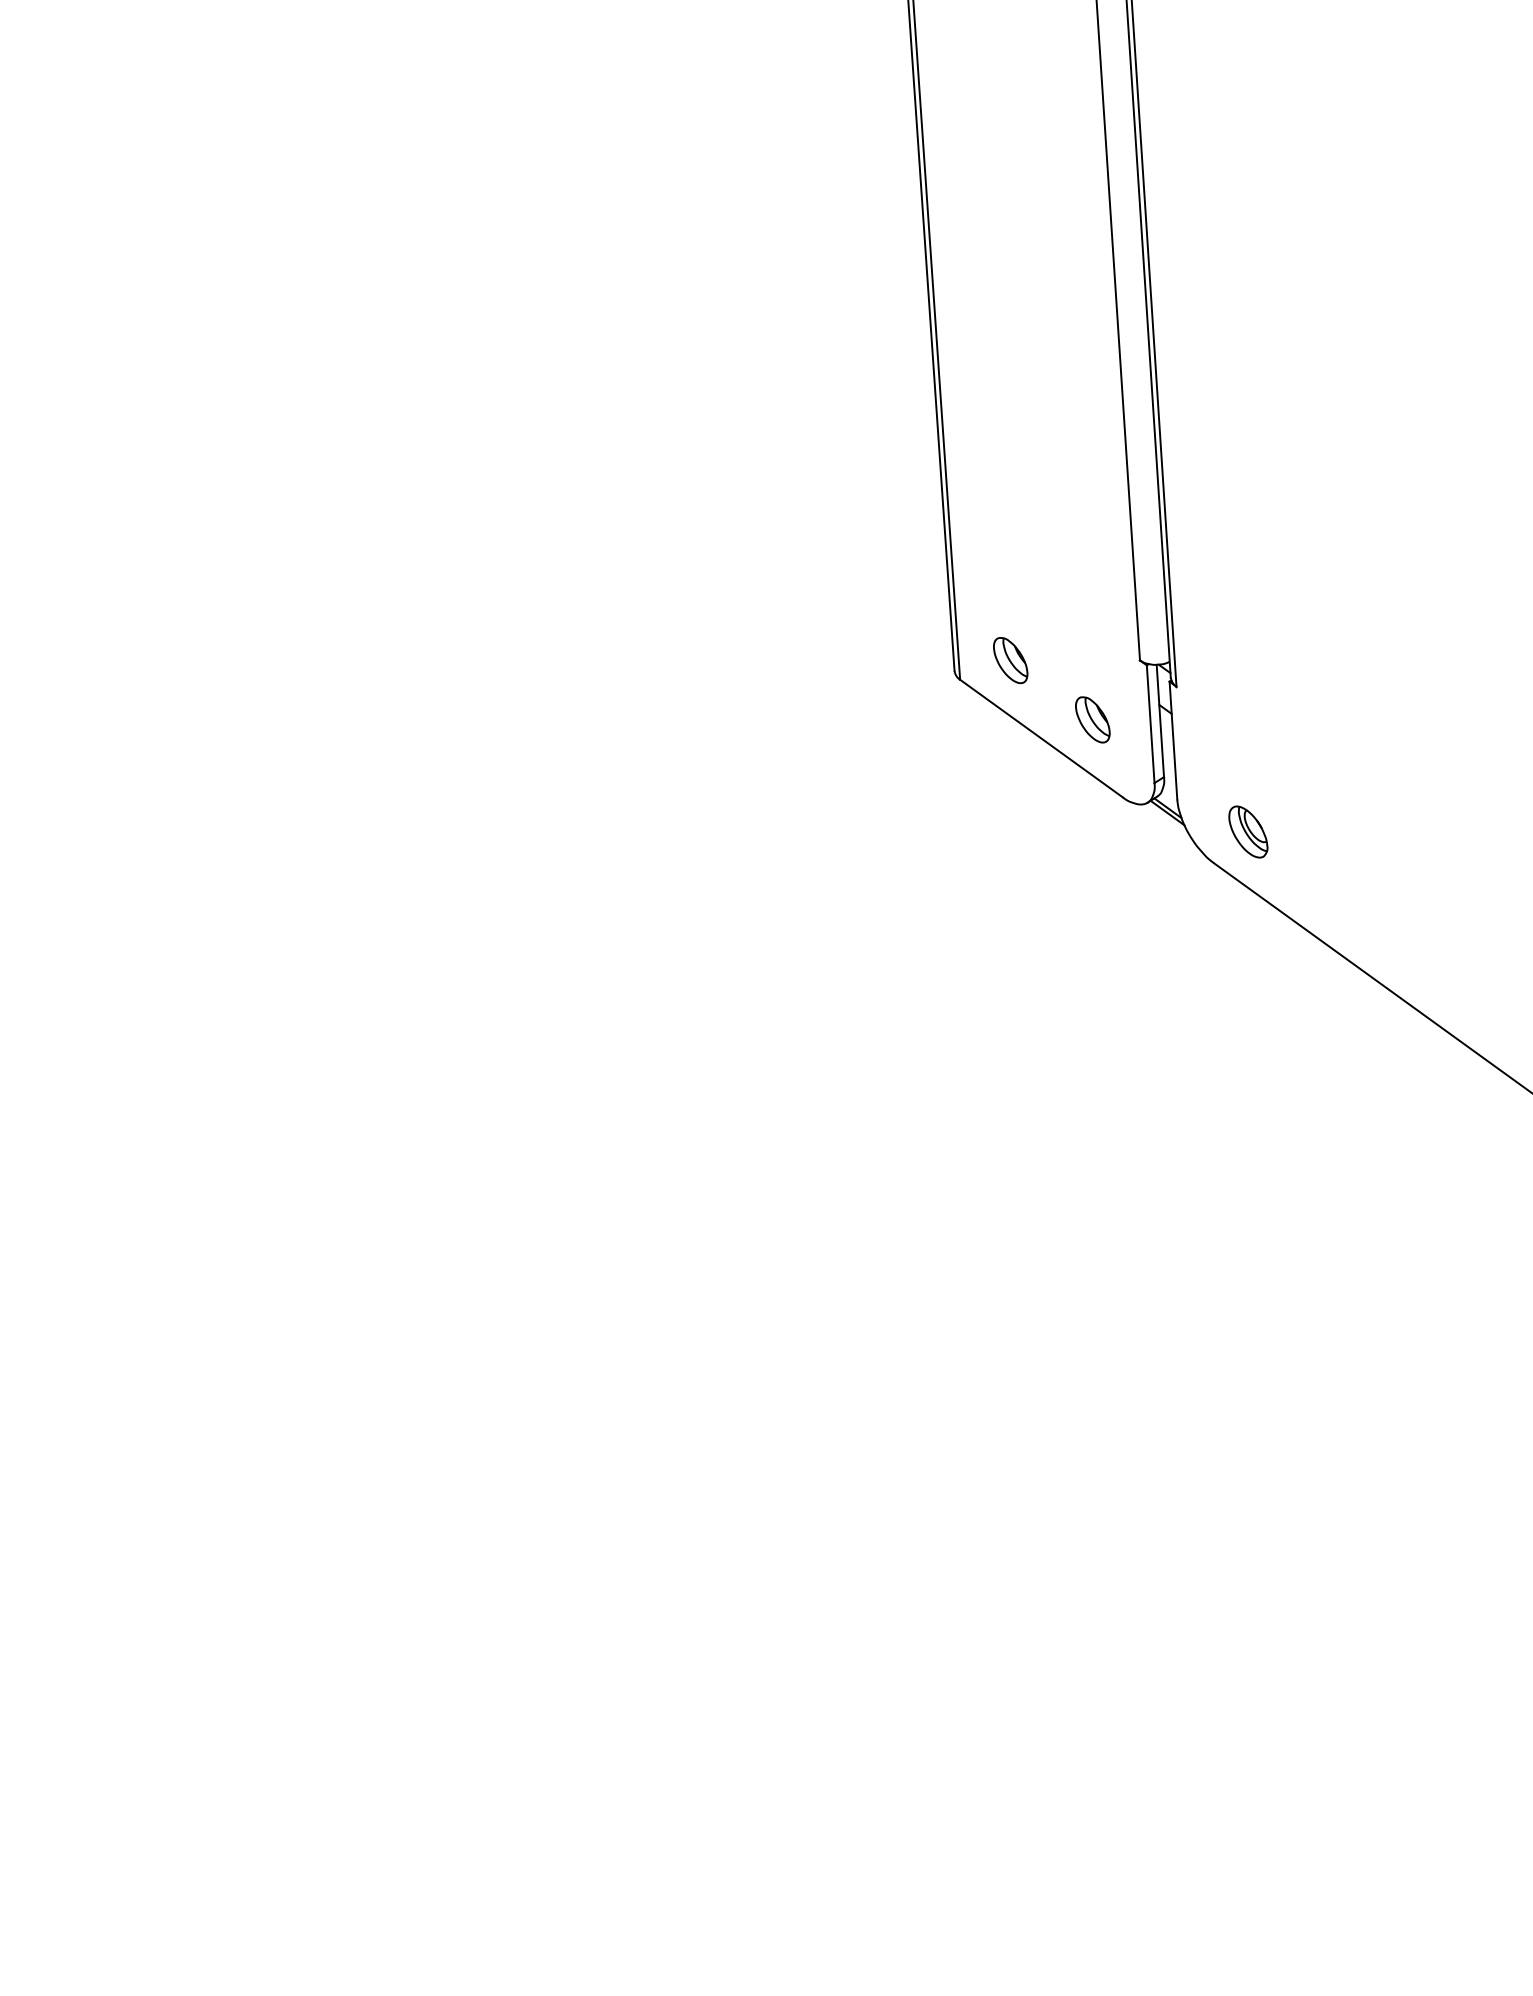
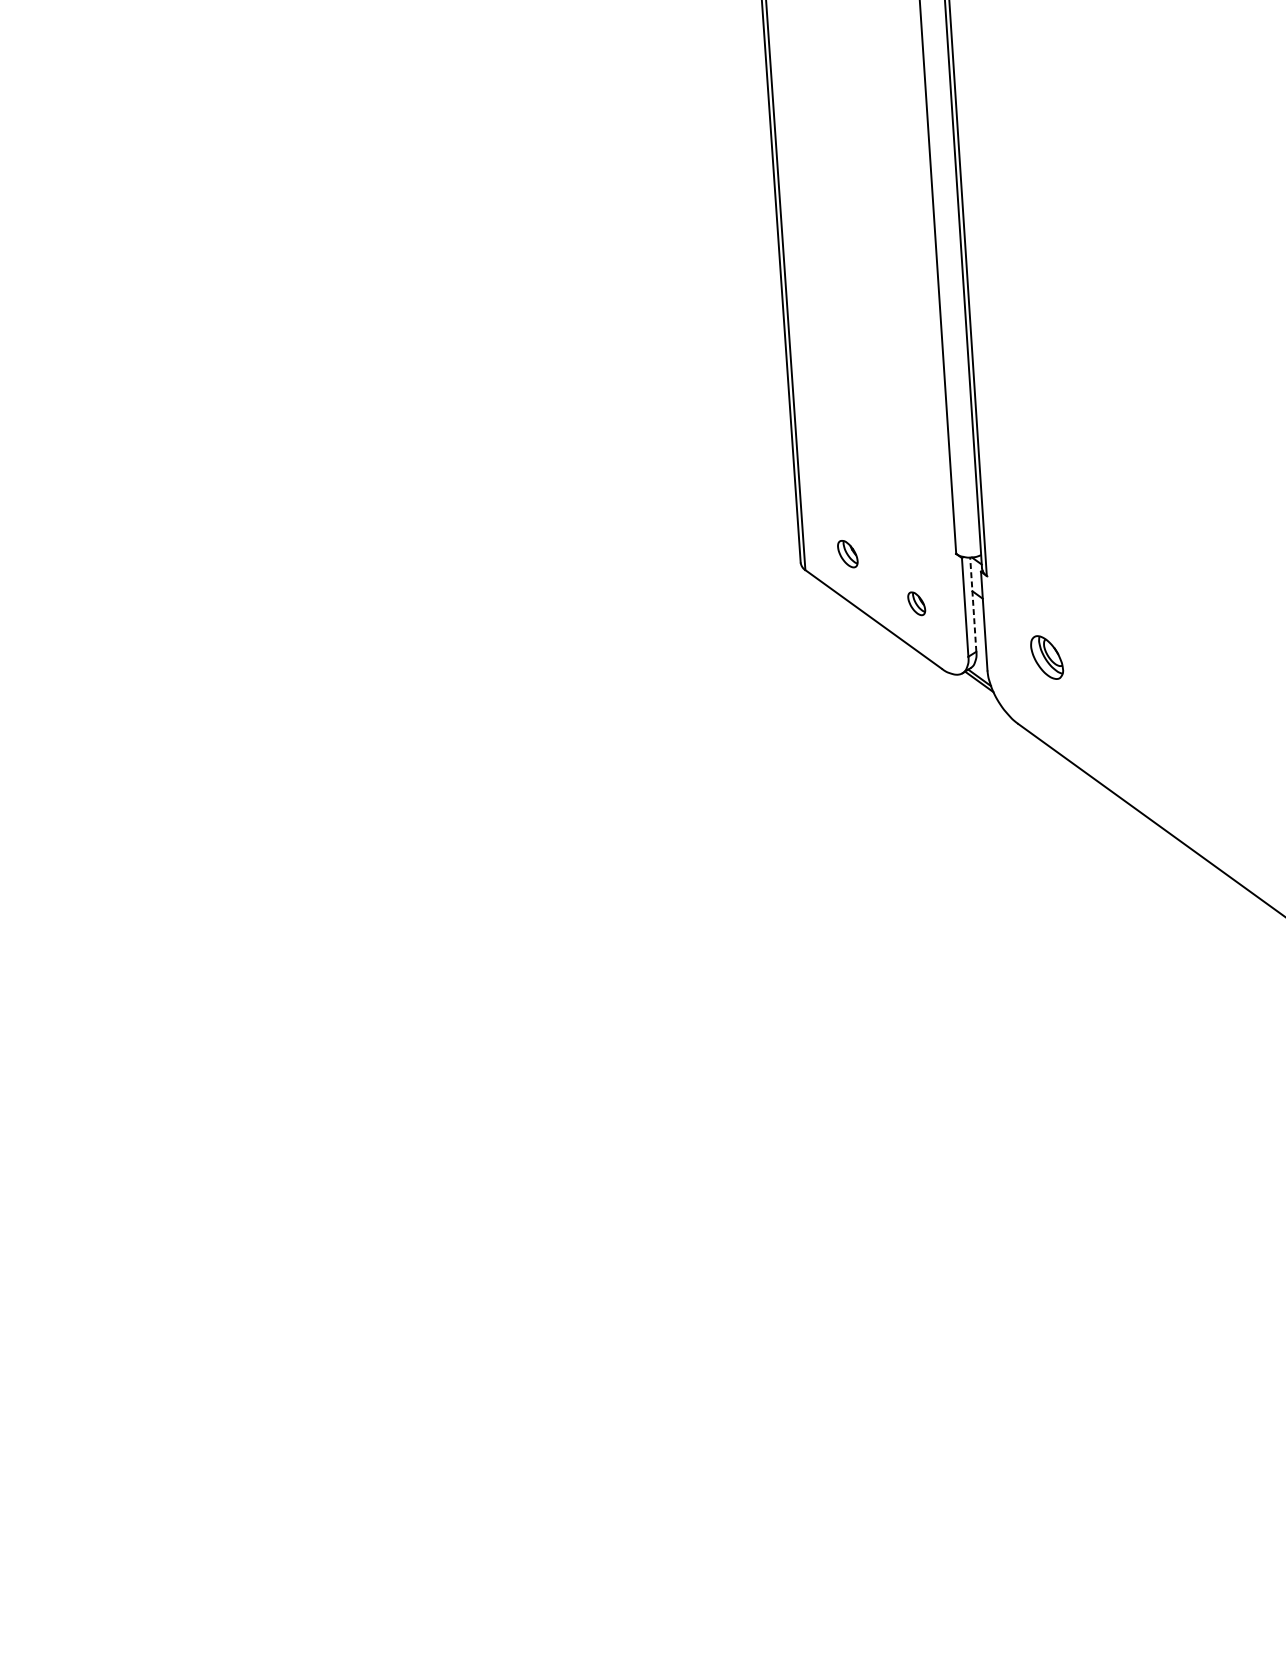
part: (1010, 660) -> (847, 553), size x0.7
part: (1092, 719) -> (916, 603), size x0.6
line: (1160, 720) -> (973, 604), solid -> dashed
part: (1248, 831) -> (1047, 657), moved

